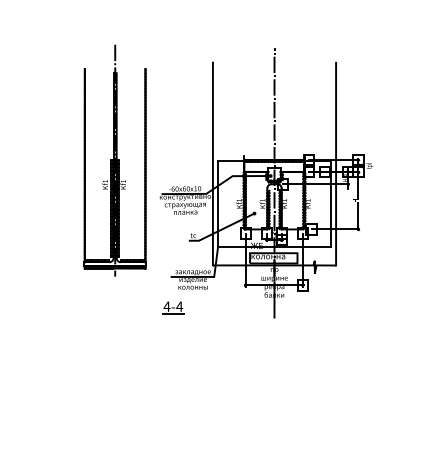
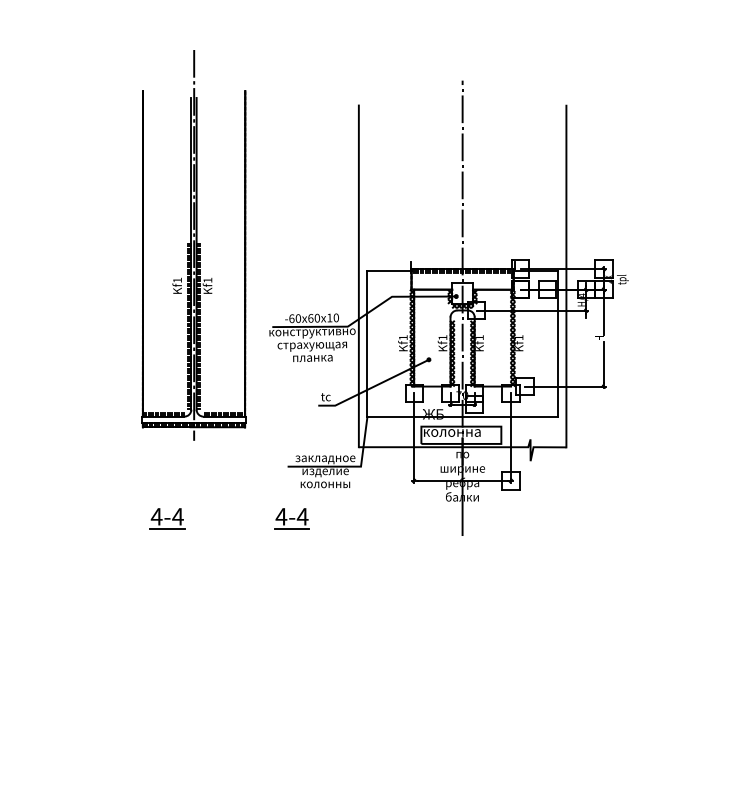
part: (114, 160) -> (192, 245), moved
part: (99, 307) -> (167, 518), added

